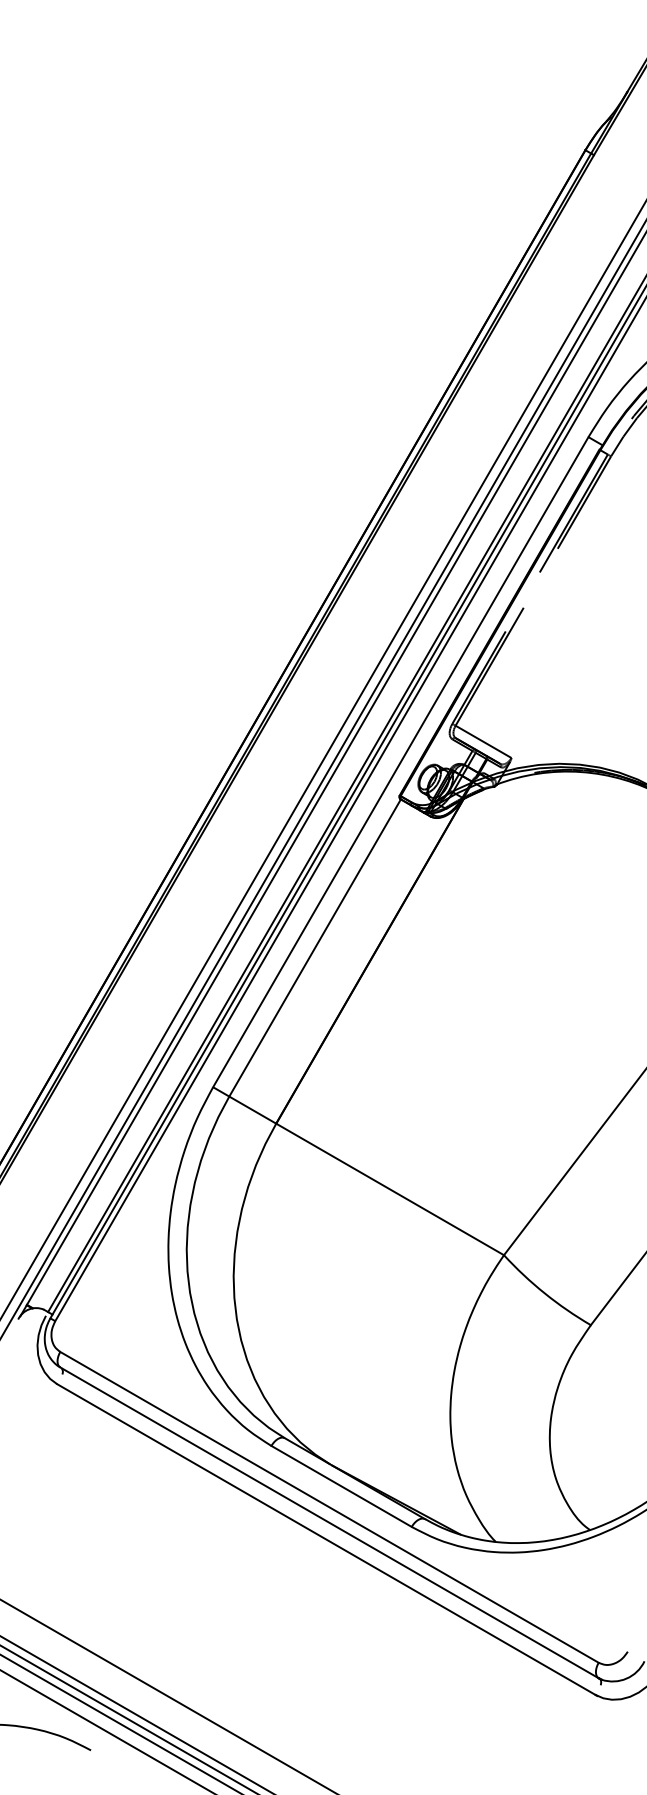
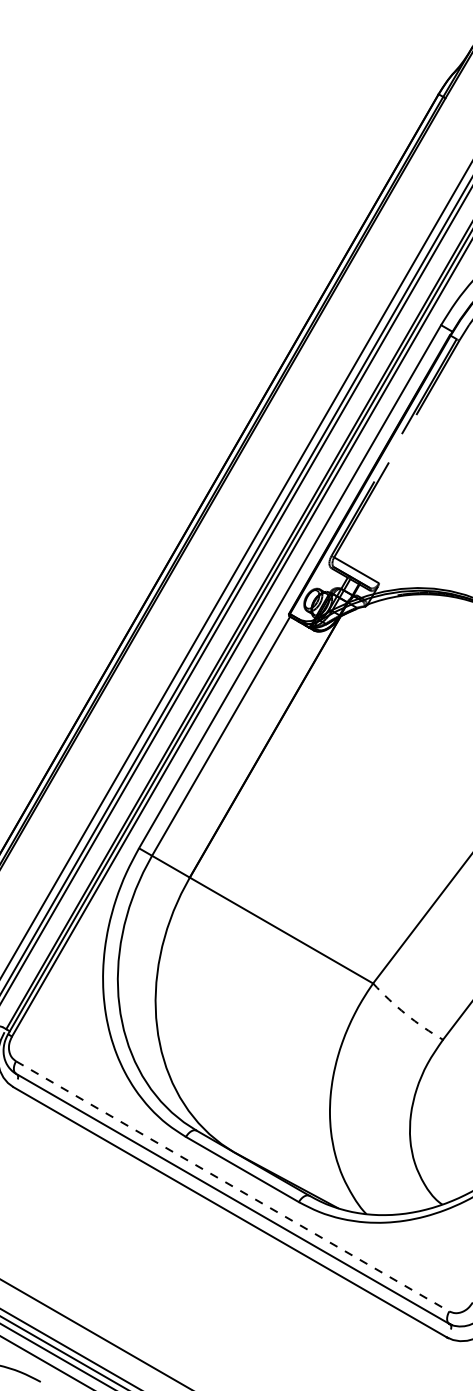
arc: (544, 1293) -> (405, 1014), solid -> dashed
line: (329, 1507) -> (232, 1186), solid -> dashed

